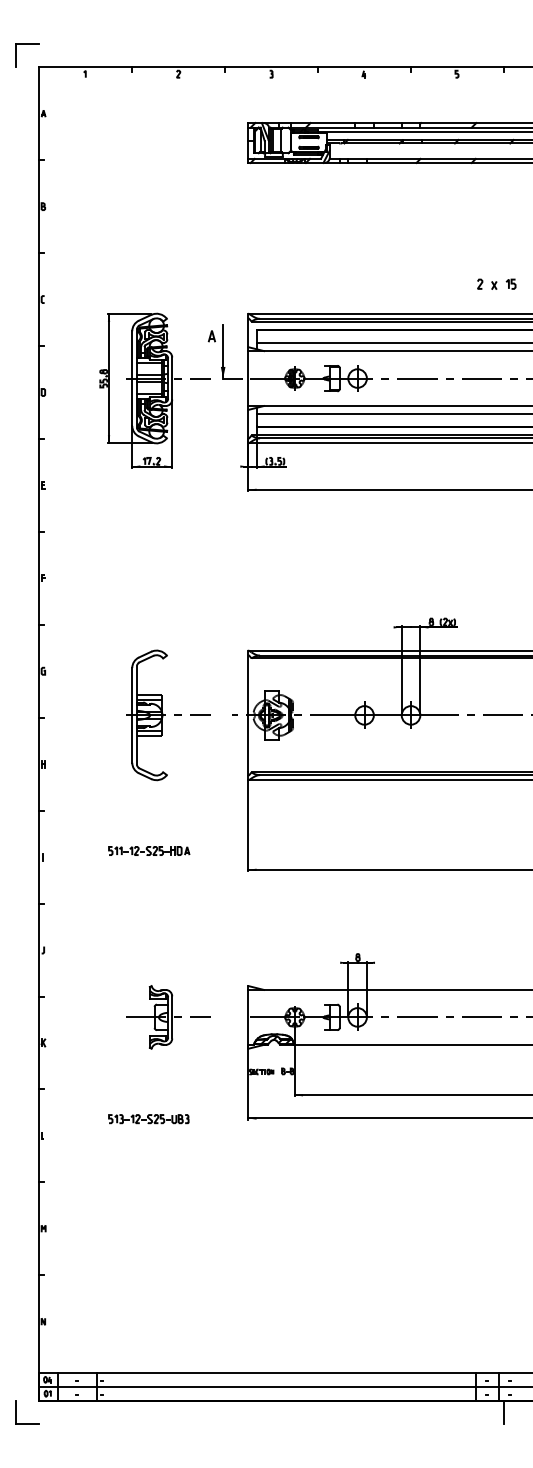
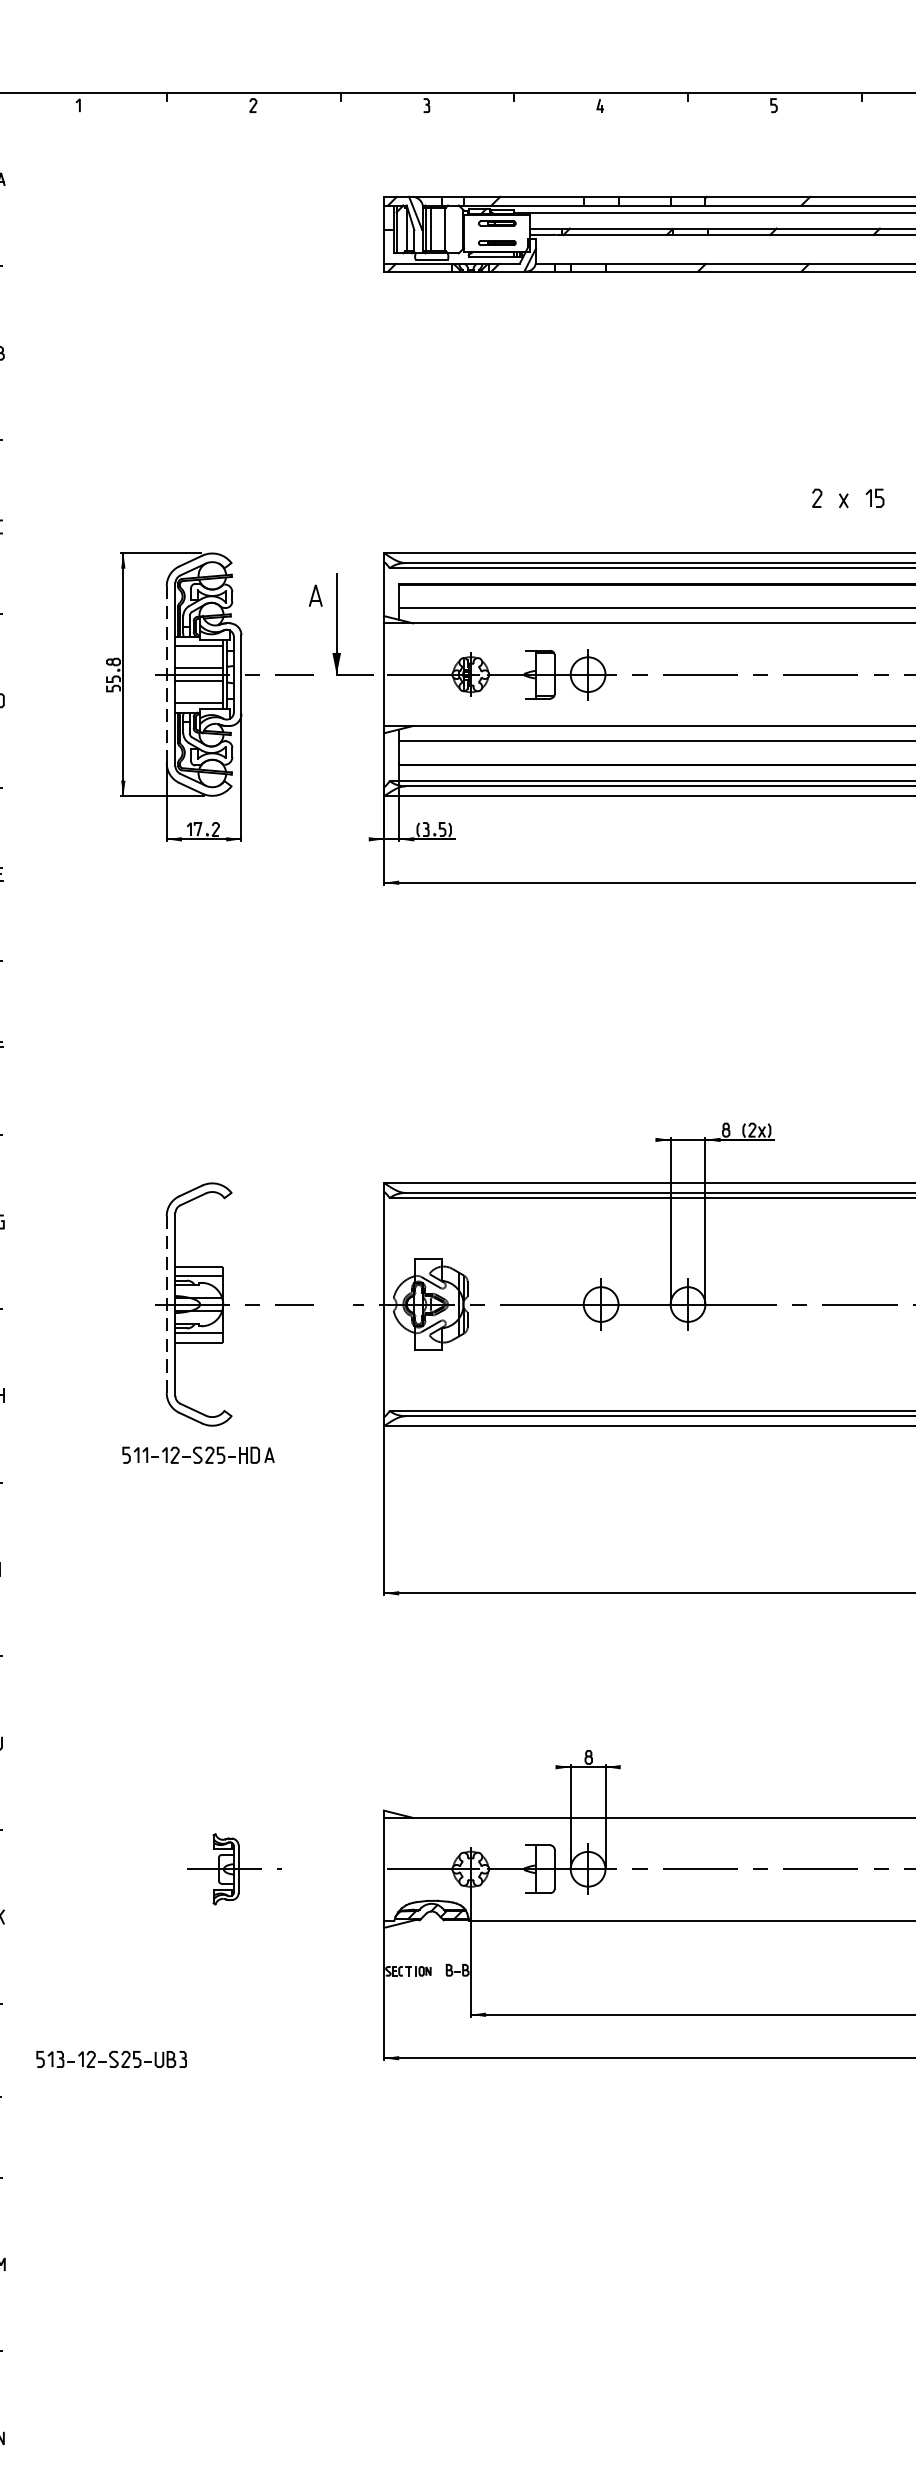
line: (132, 378) -> (167, 674), solid -> dashed
line: (132, 714) -> (167, 1302), solid -> dashed
part: (149, 850) -> (198, 1454), moved
part: (168, 1017) -> (234, 1869), size x0.6
part: (148, 1119) -> (111, 2060), moved

